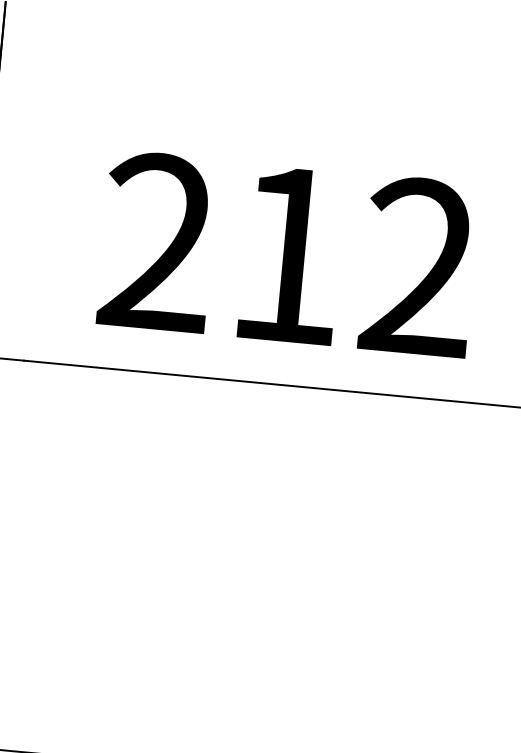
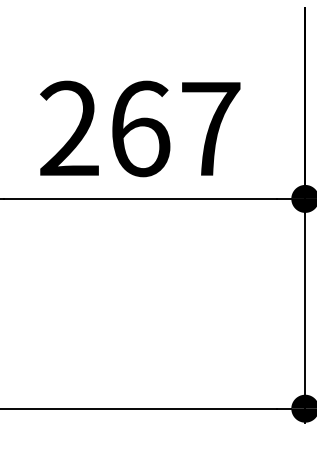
text: (355, 260) -> (176, 128), 212 -> 267

